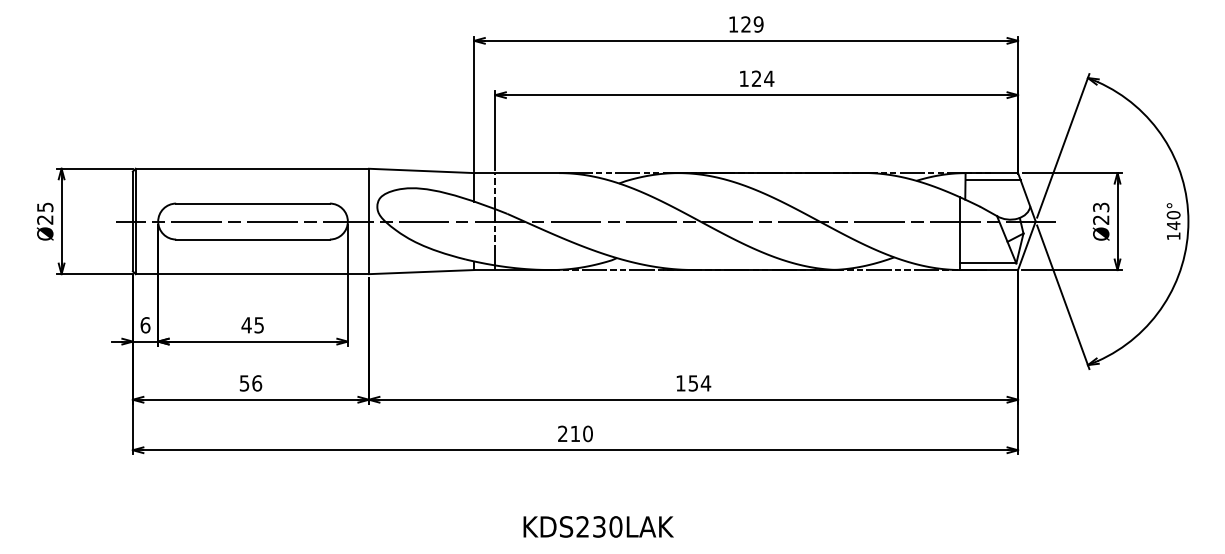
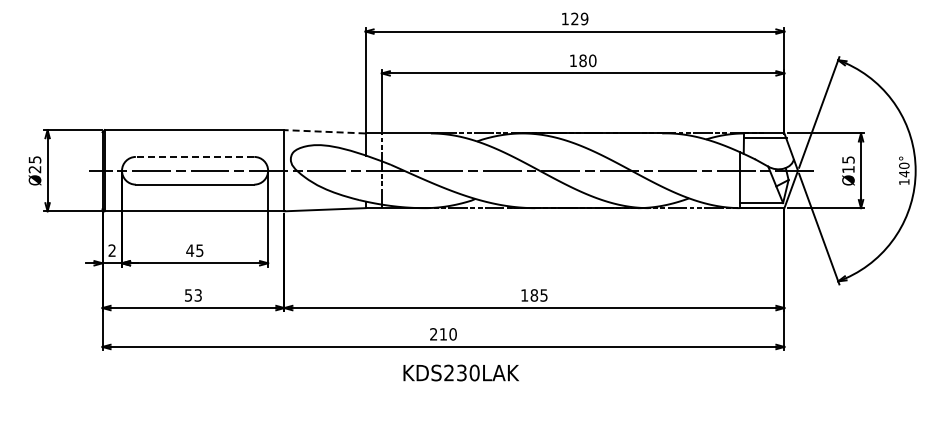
text: (762, 78) -> (587, 60), 124 -> 180
line: (421, 170) -> (324, 131), solid -> dashed
line: (252, 203) -> (194, 156), solid -> dashed
text: (1101, 213) -> (848, 164), Ø23 -> Ø15
text: (145, 325) -> (112, 250), 6 -> 2
text: (257, 383) -> (198, 295), 56 -> 53
text: (698, 383) -> (538, 295), 154 -> 185
text: (597, 526) -> (460, 372), moved

